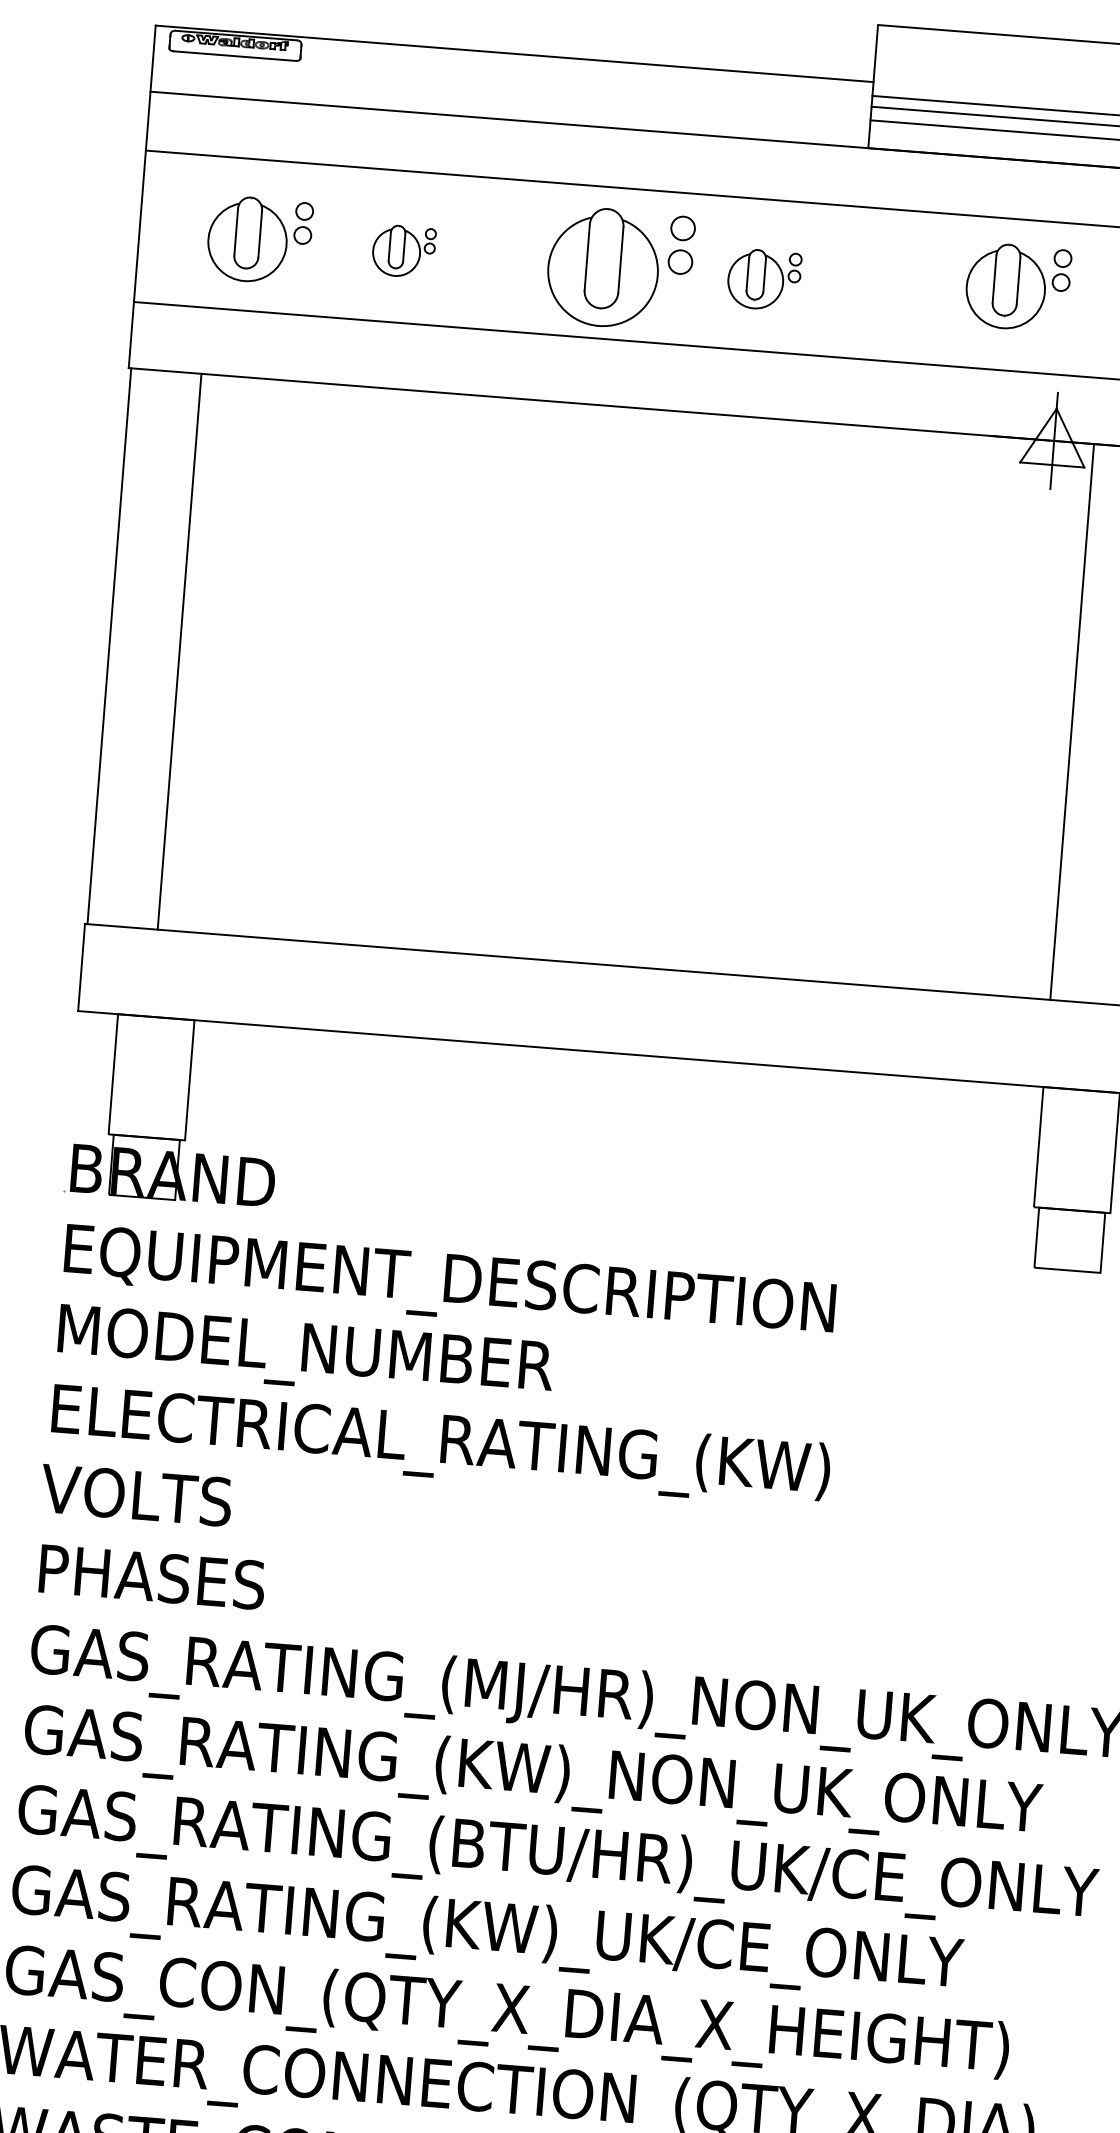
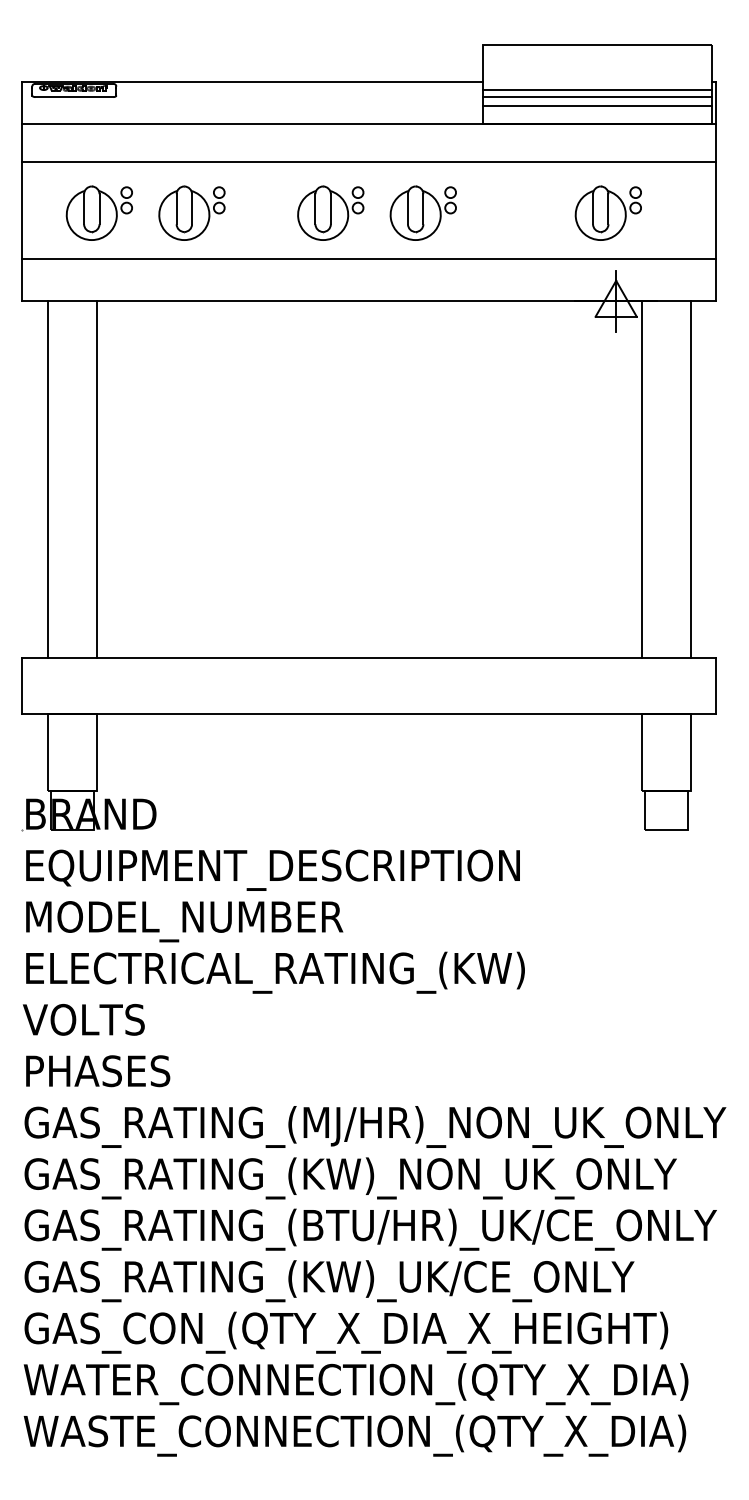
part: (403, 250) -> (191, 212), size x1.67
part: (619, 267) -> (330, 212), size x0.71
part: (763, 278) -> (422, 212), size x1.43
part: (1016, 286) -> (607, 212), moved
line: (110, 645) -> (48, 479), moved
line: (180, 651) -> (97, 479), moved

